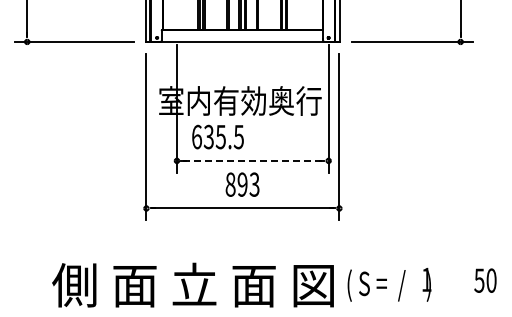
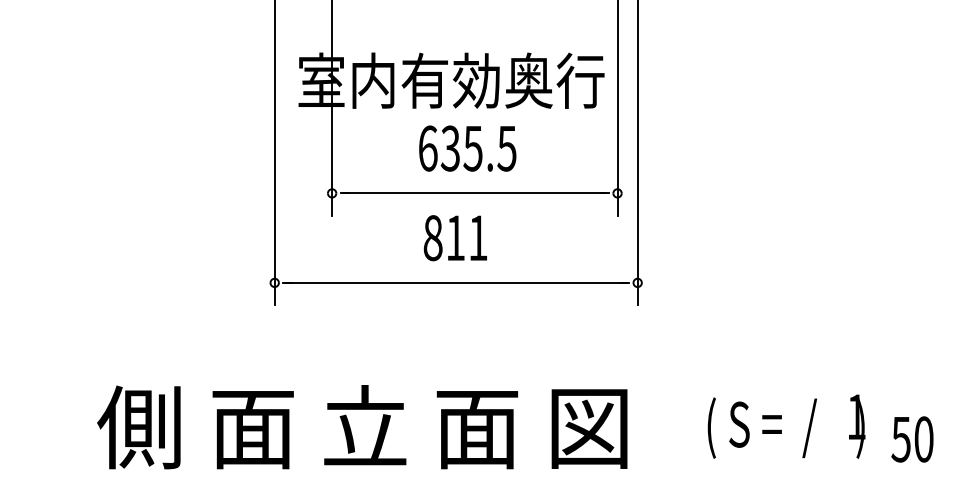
text: (217, 136) -> (466, 147), moved
line: (252, 160) -> (474, 192), dashed -> solid
text: (248, 184) -> (466, 237), 893 -> 811
text: (485, 280) -> (912, 439), moved
text: (389, 284) -> (786, 425), moved

